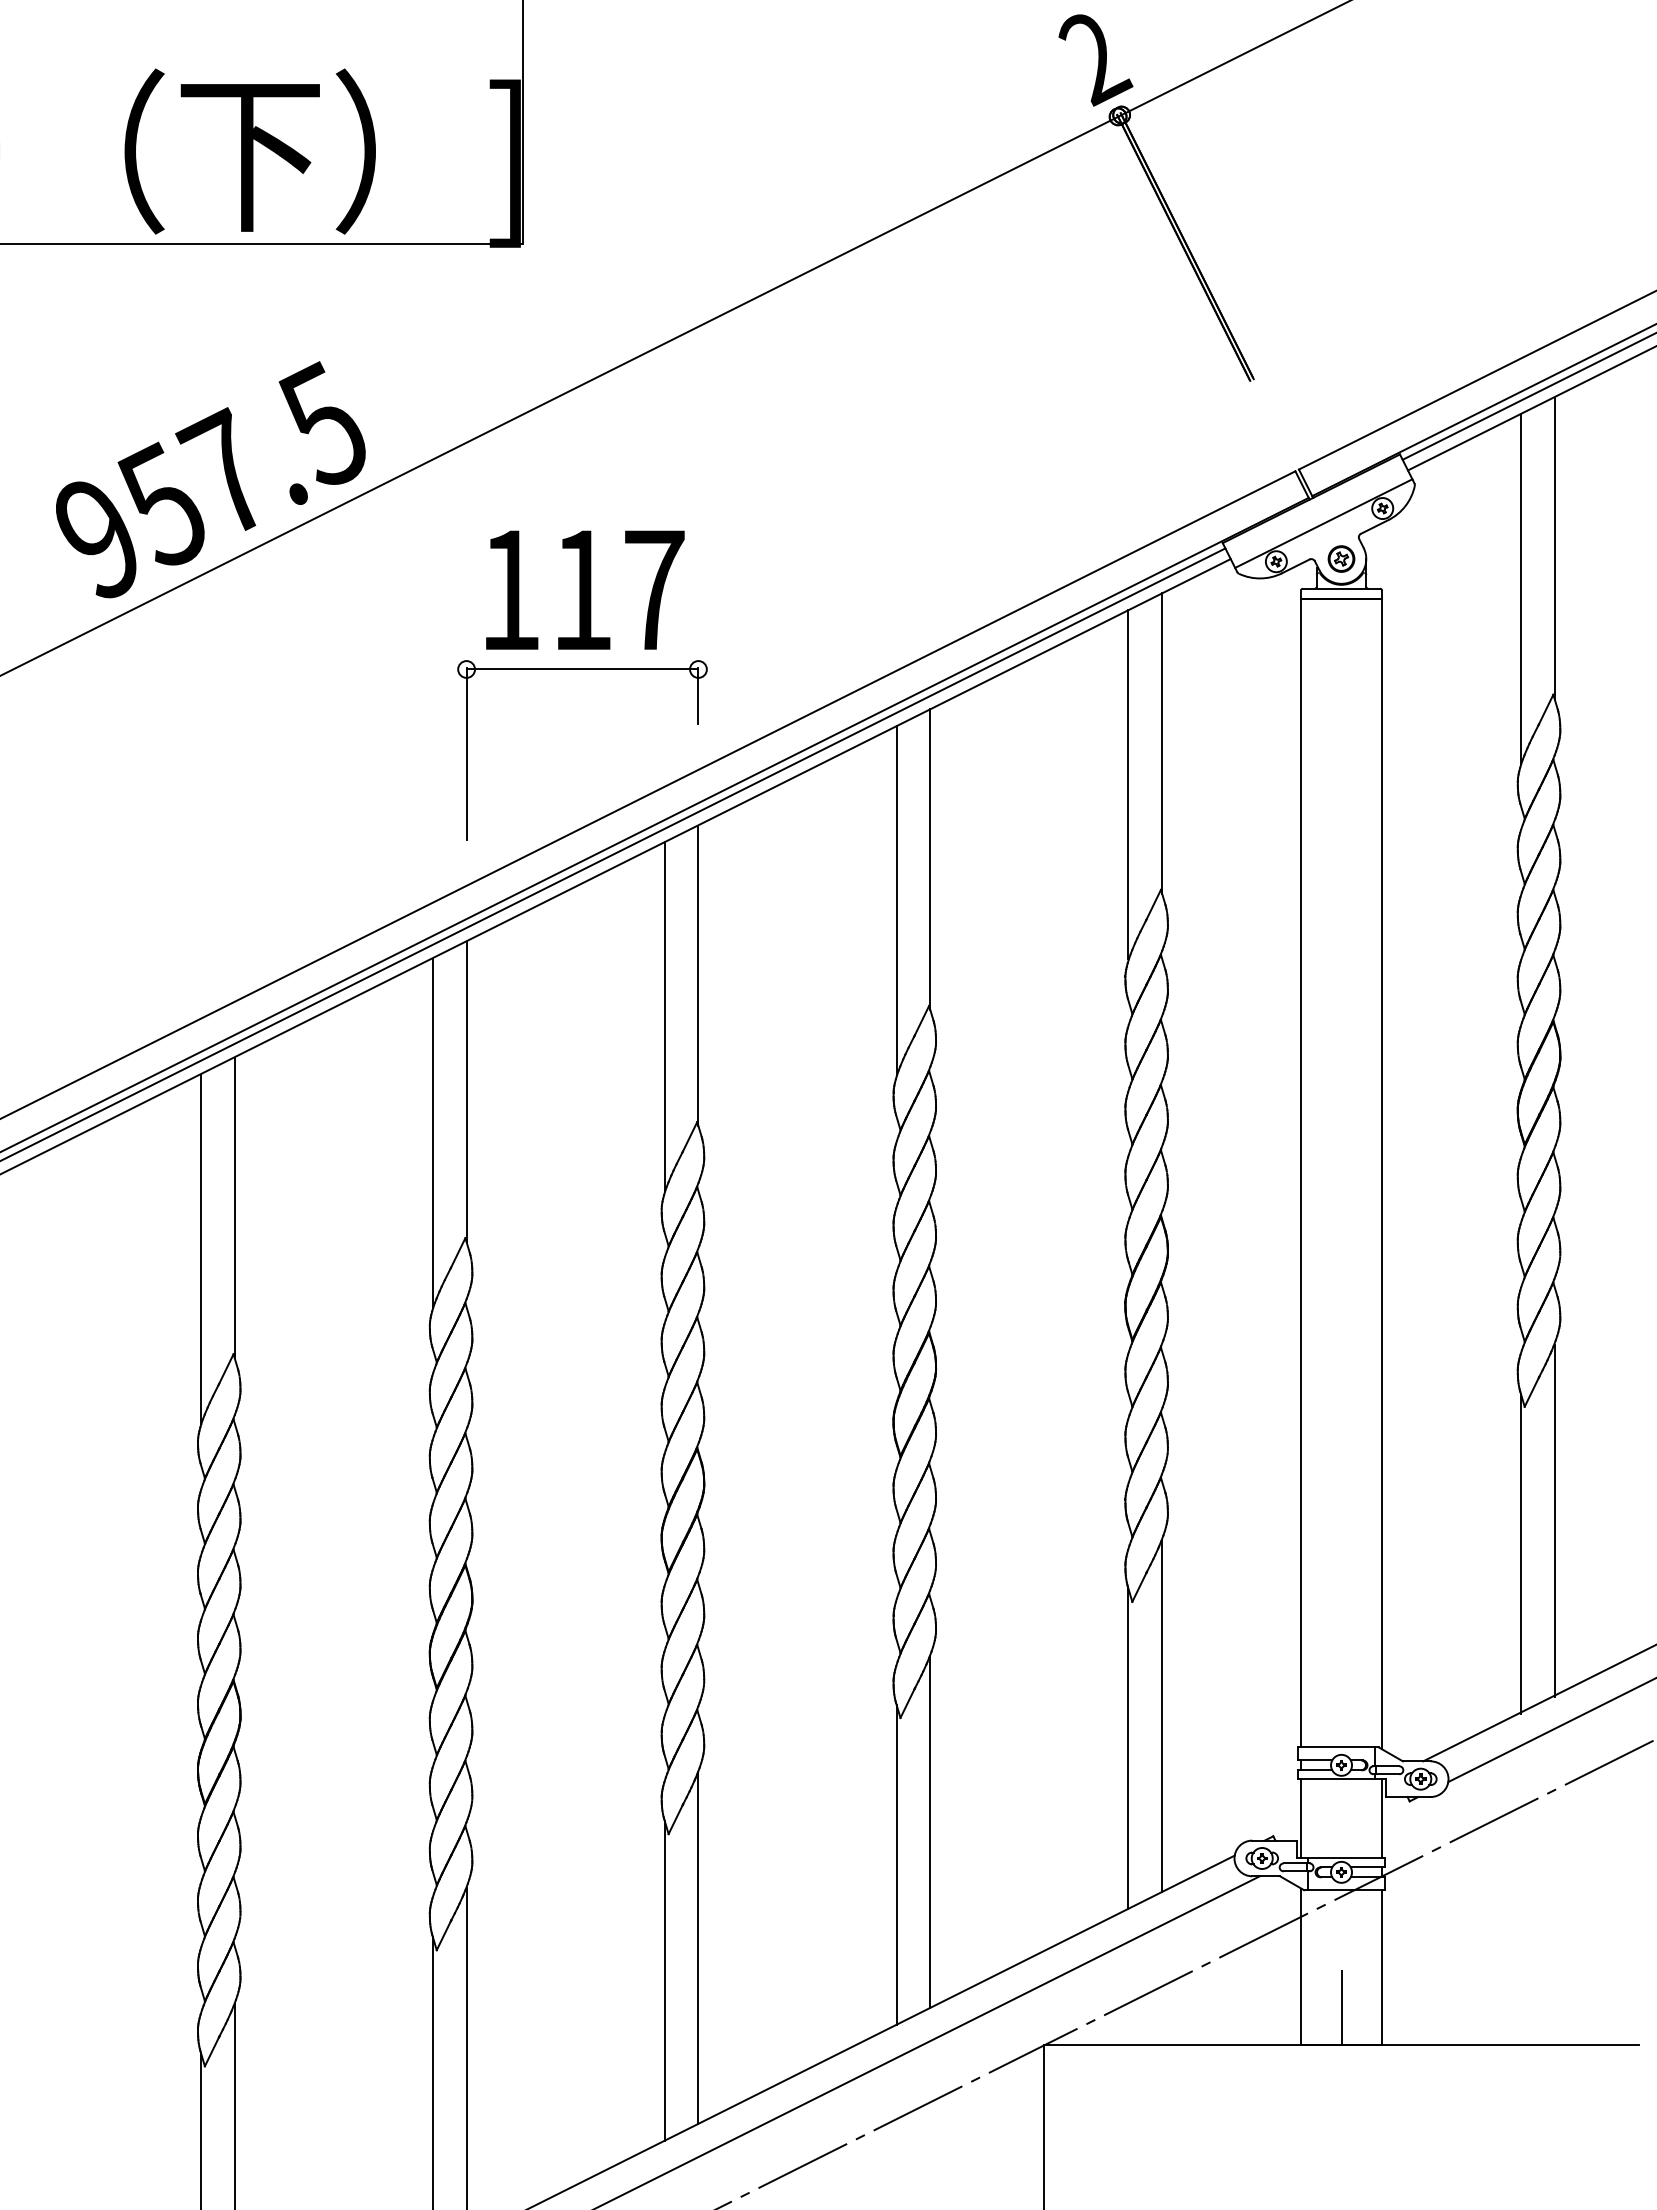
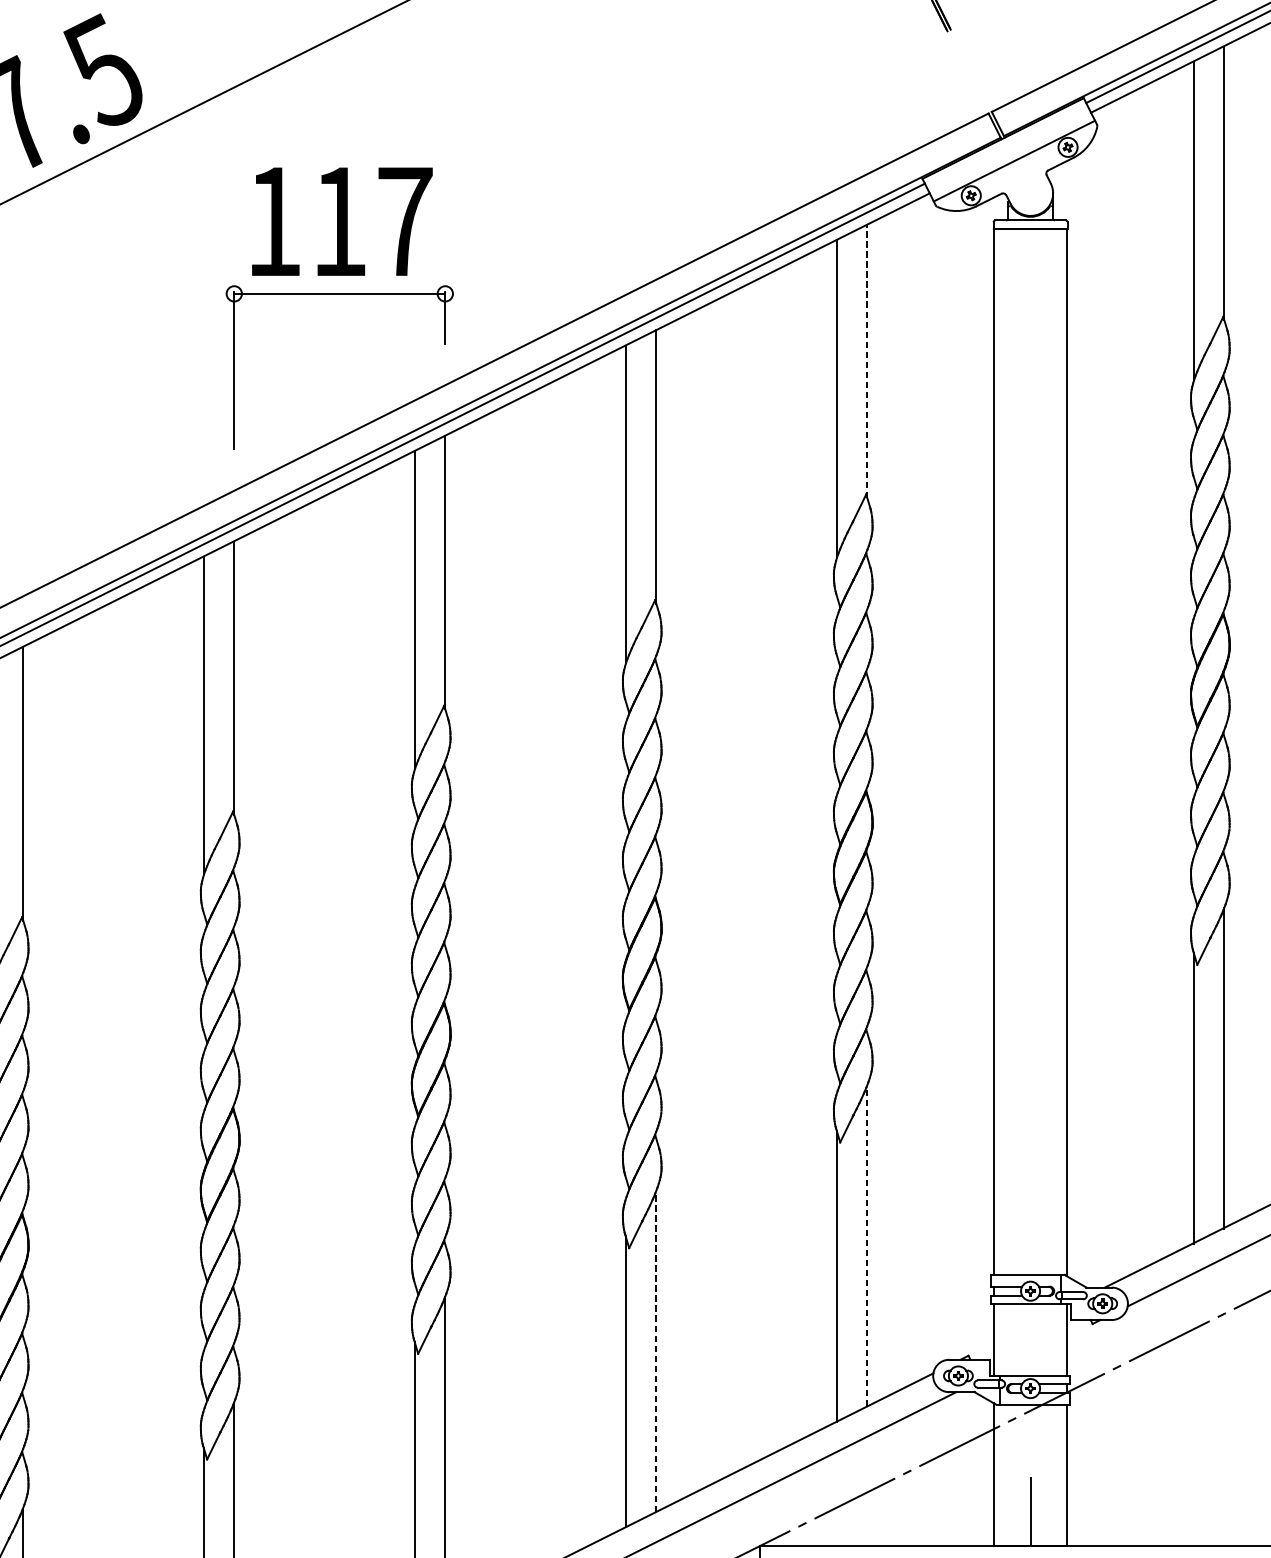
part: (1341, 558) -> (1030, 192), removed
line: (1162, 743) -> (867, 361), solid -> dashed
line: (1162, 1715) -> (867, 1245), solid -> dashed
line: (930, 1831) -> (656, 1351), solid -> dashed

